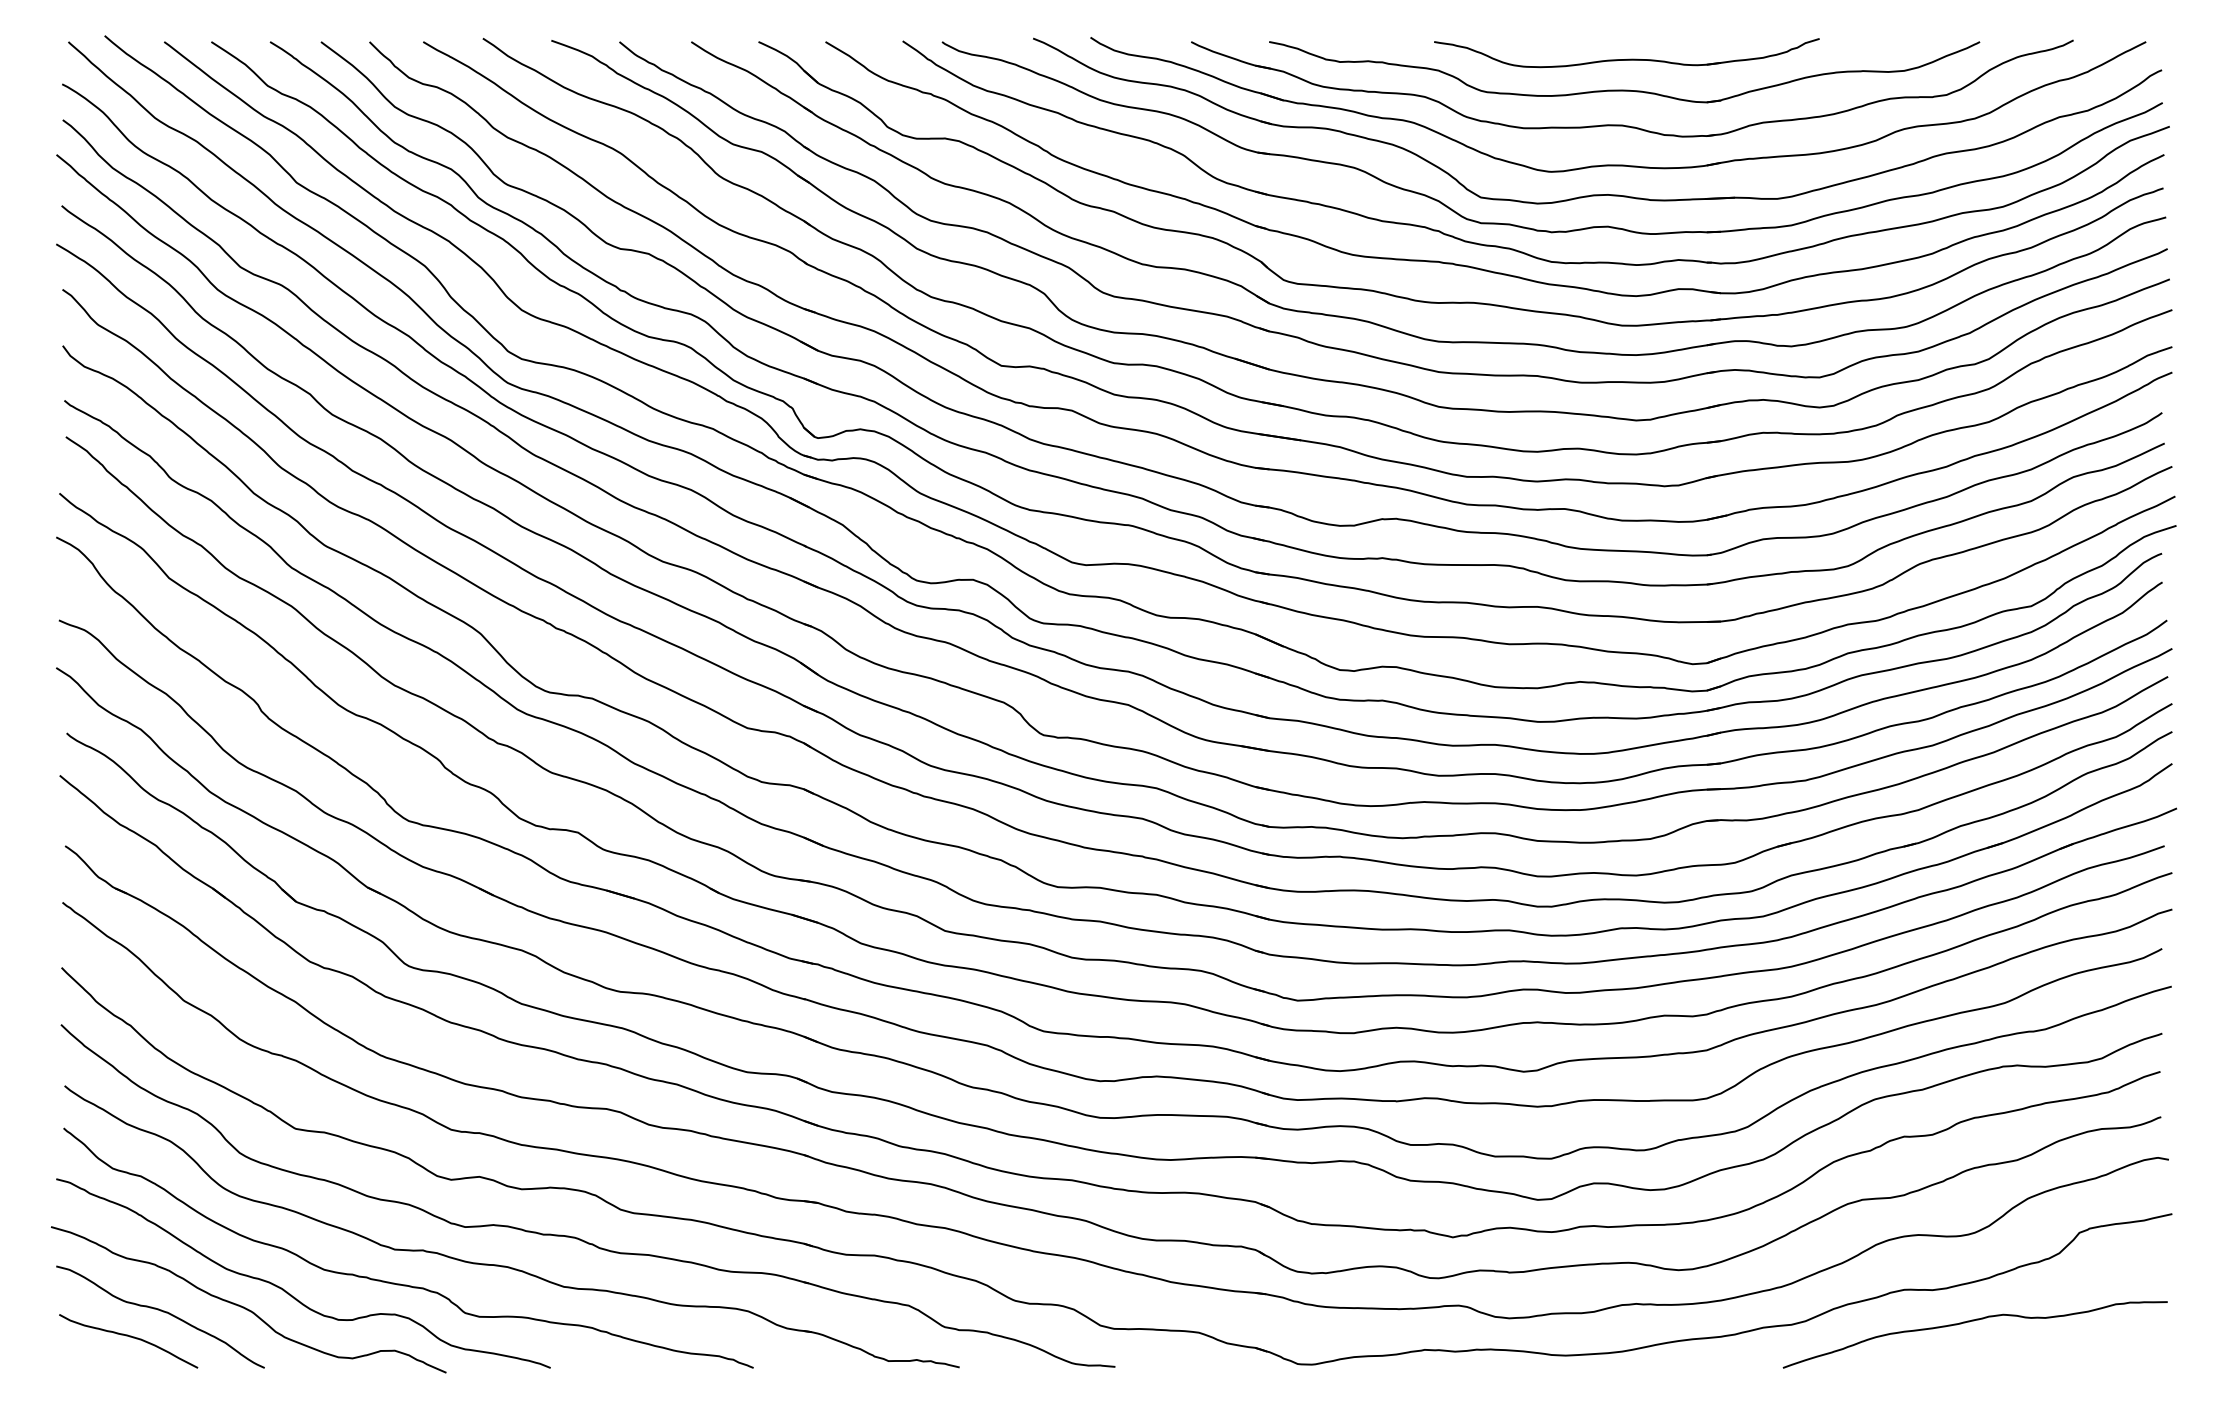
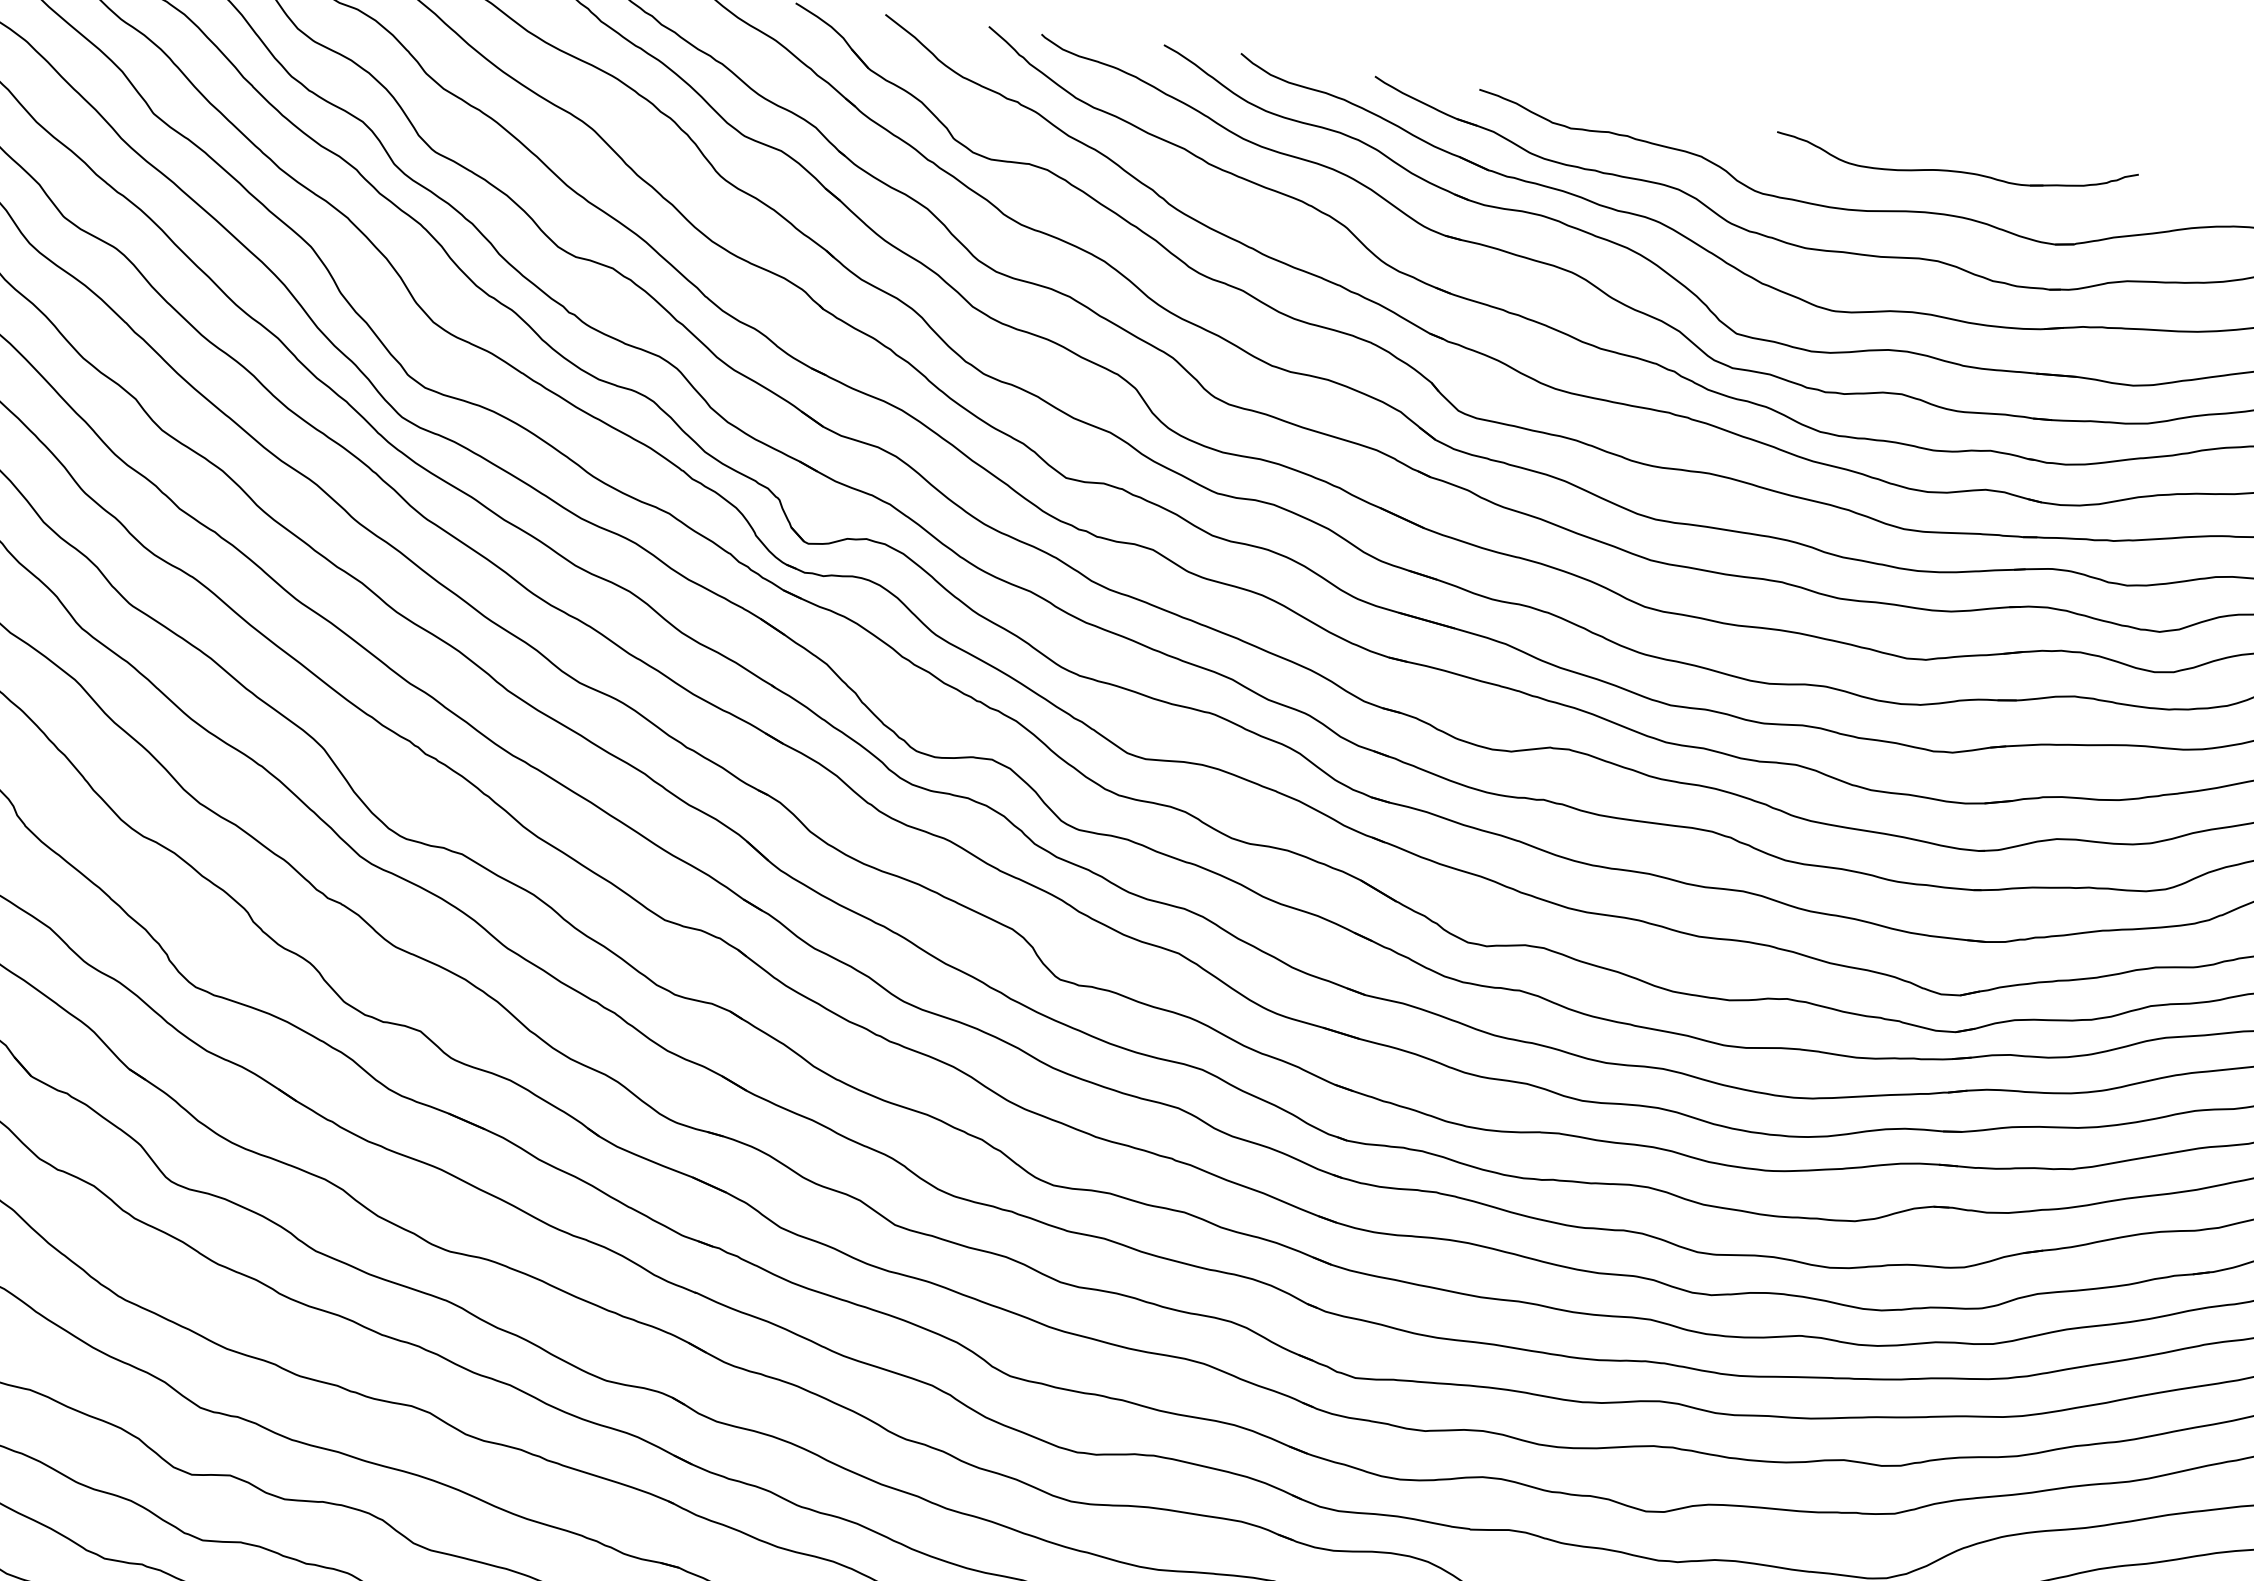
part: (1626, 53) -> (1955, 165), size x0.7

